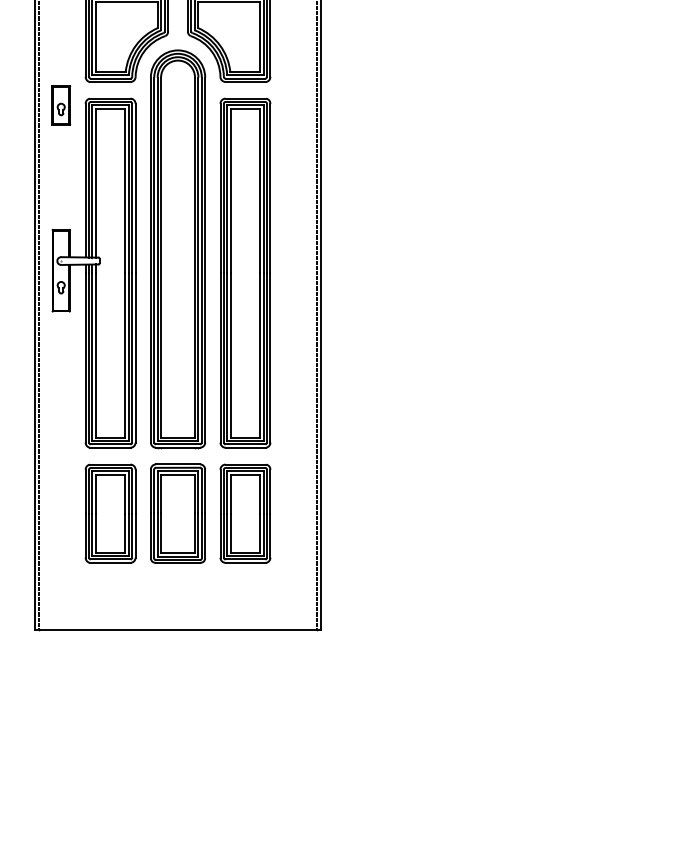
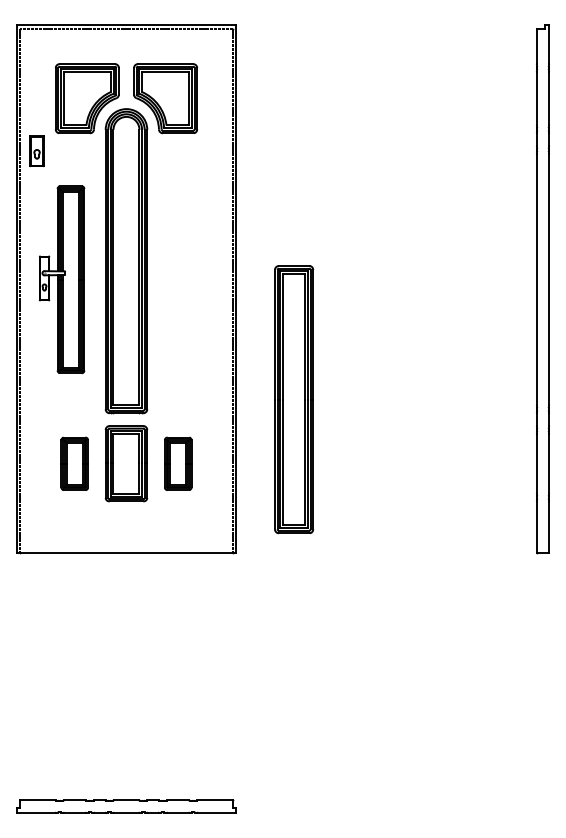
part: (93, 272) -> (61, 279), size x0.7
part: (245, 272) -> (294, 399), moved
part: (110, 513) -> (74, 463), size x0.7
part: (245, 513) -> (178, 463), size x0.7

